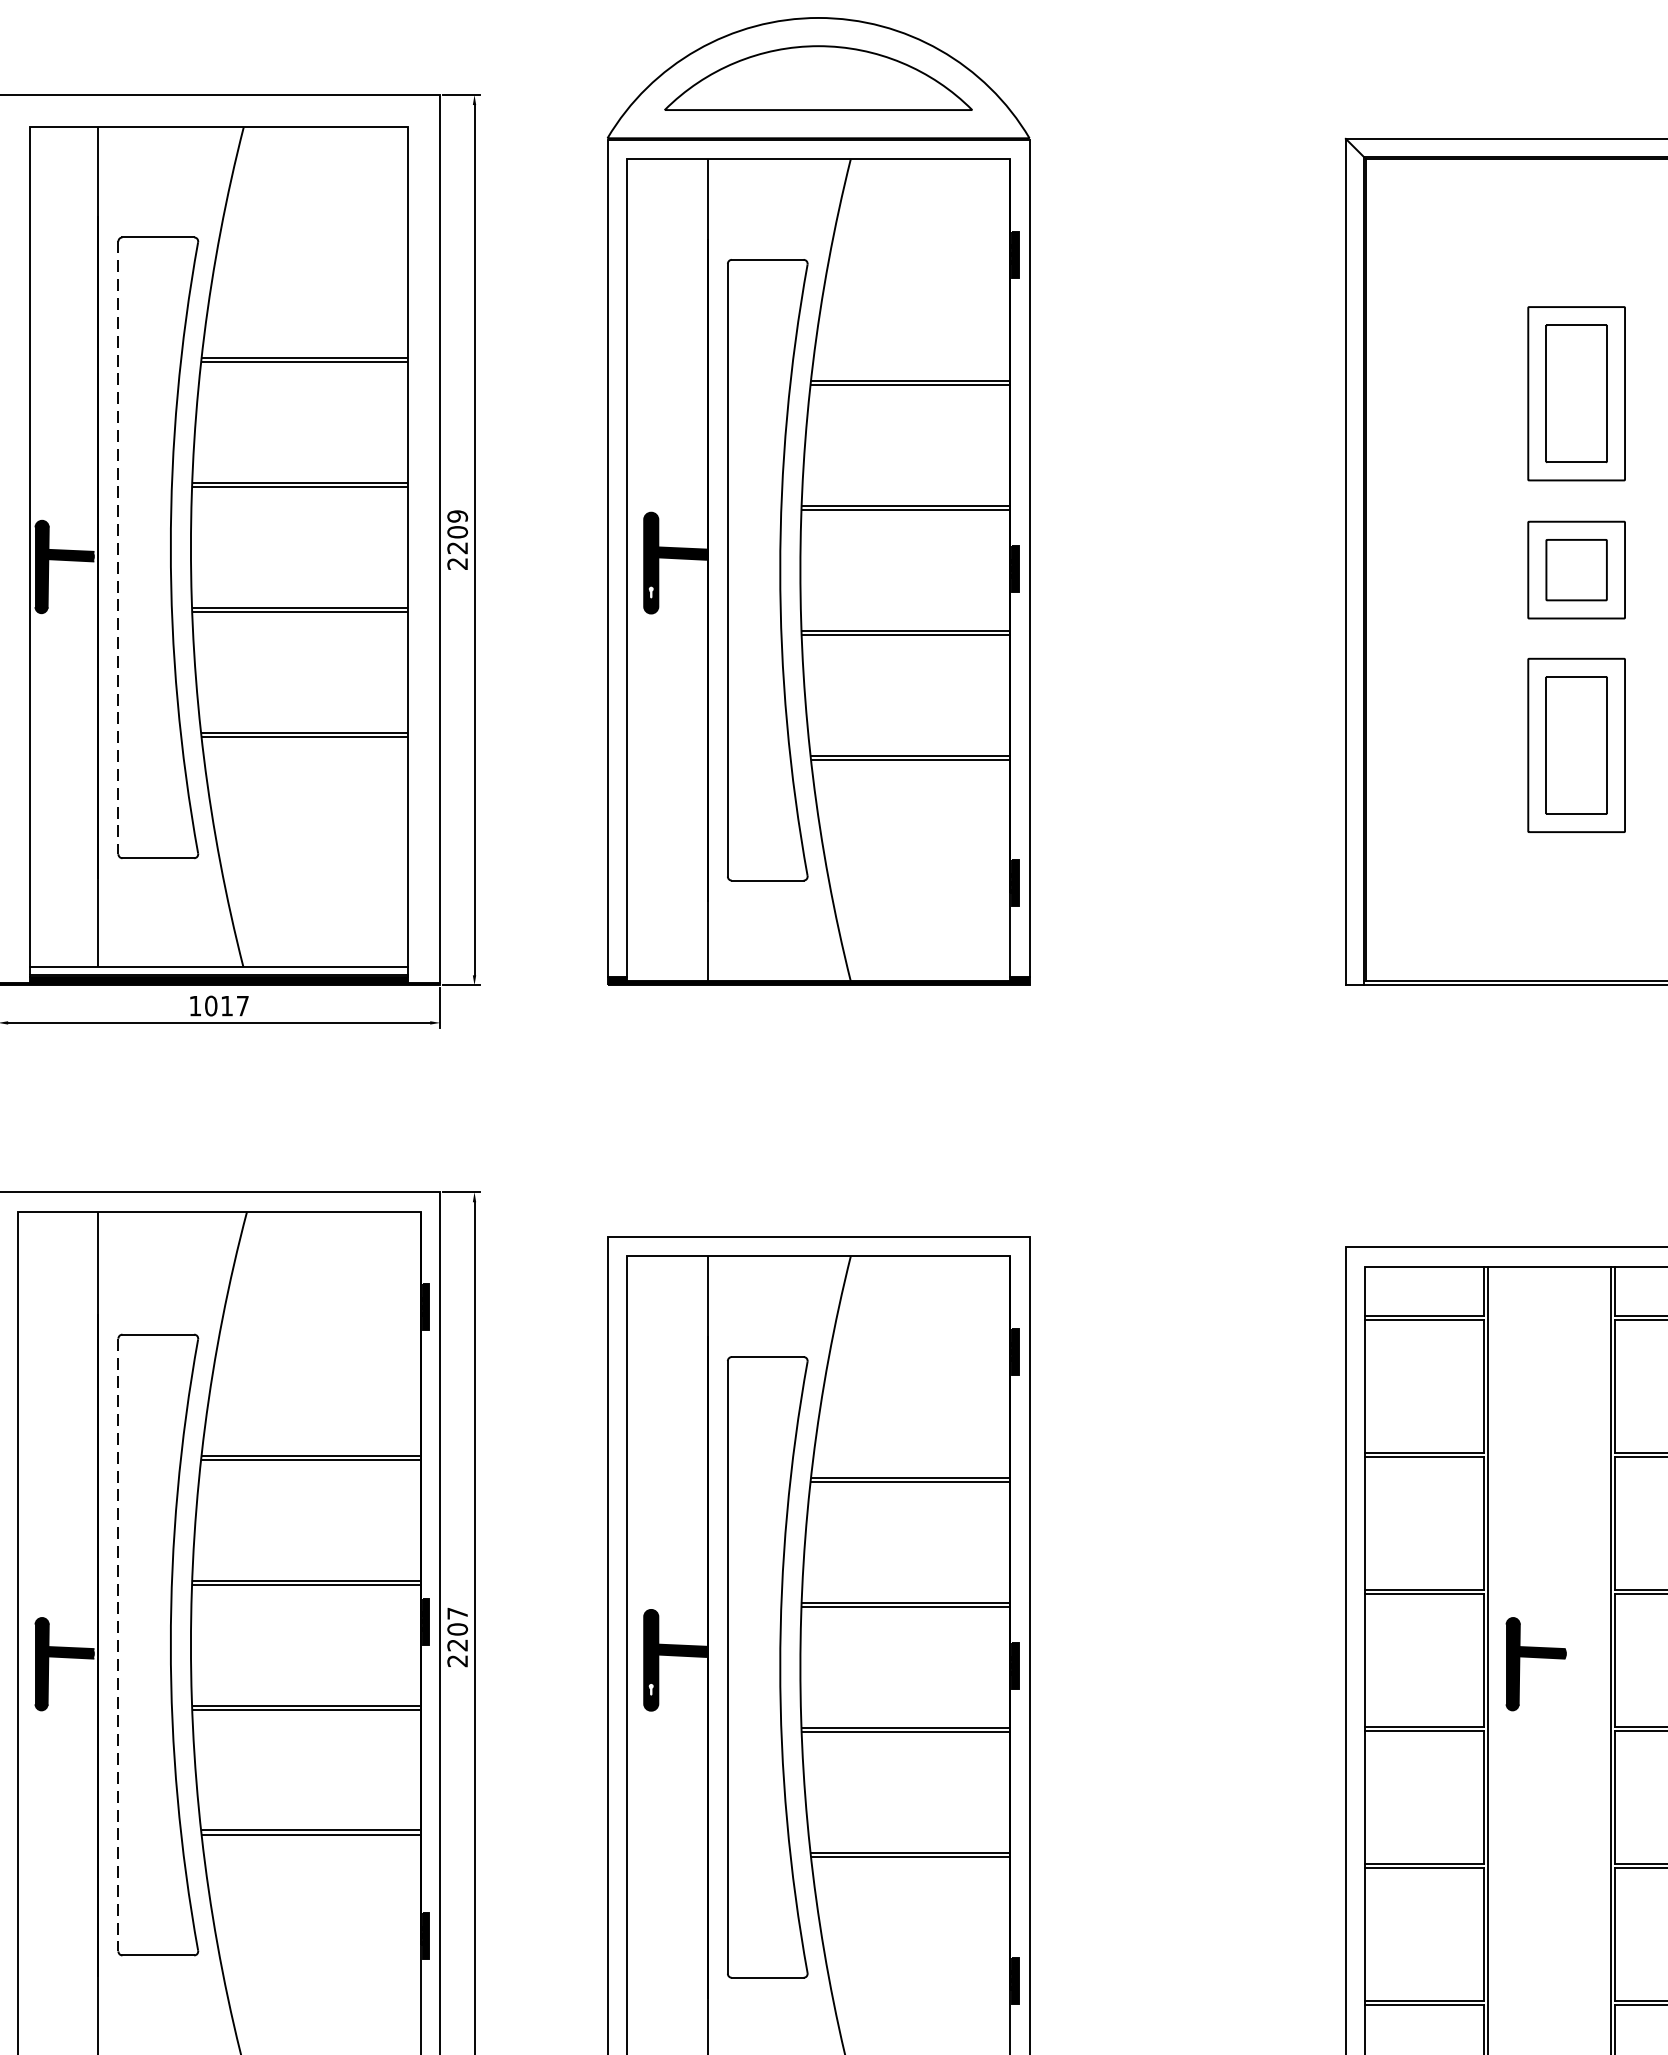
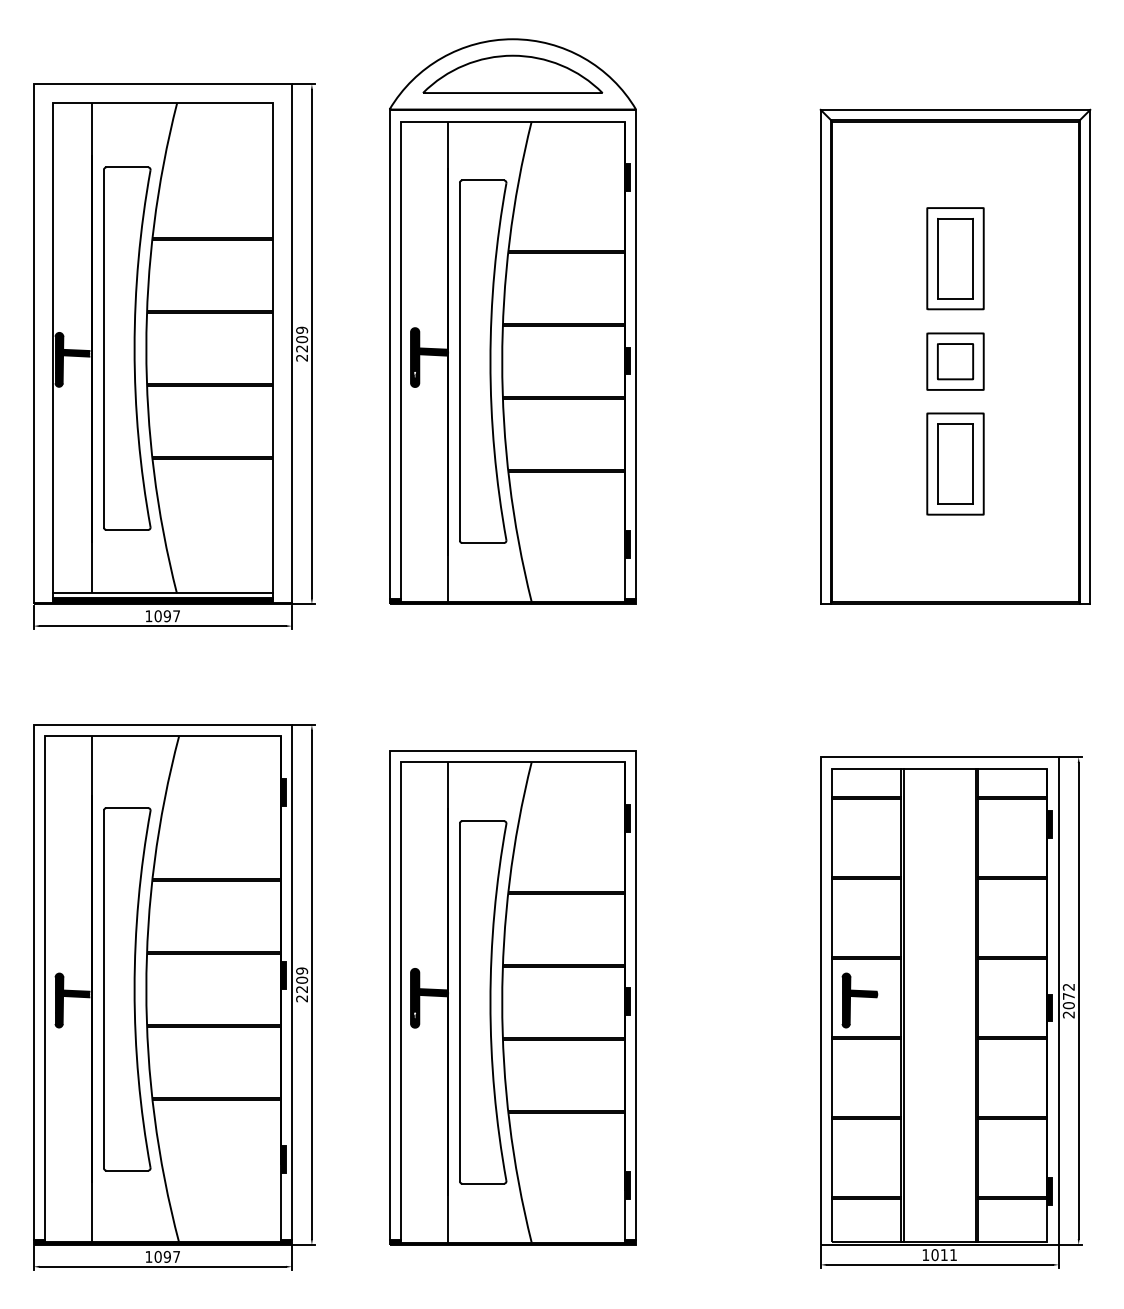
line: (117, 547) -> (103, 348), dashed -> solid
text: (225, 1006) -> (166, 616), 1017 -> 1097
text: (458, 1612) -> (302, 970), 2207 -> 2209
line: (117, 1645) -> (103, 989), dashed -> solid
part: (1535, 1664) -> (859, 1000), moved

